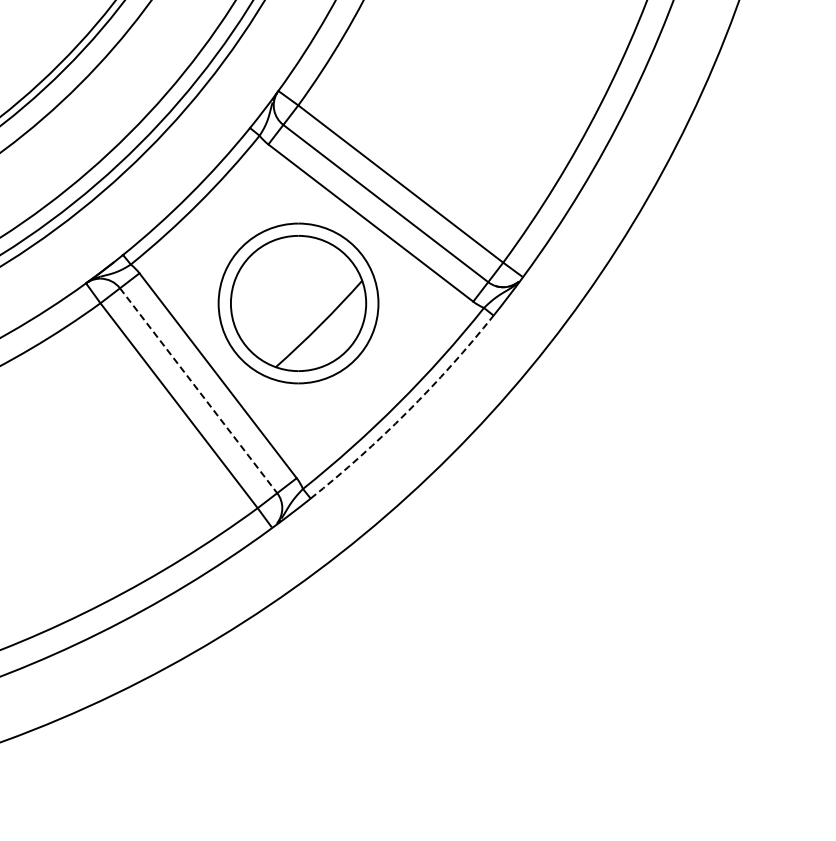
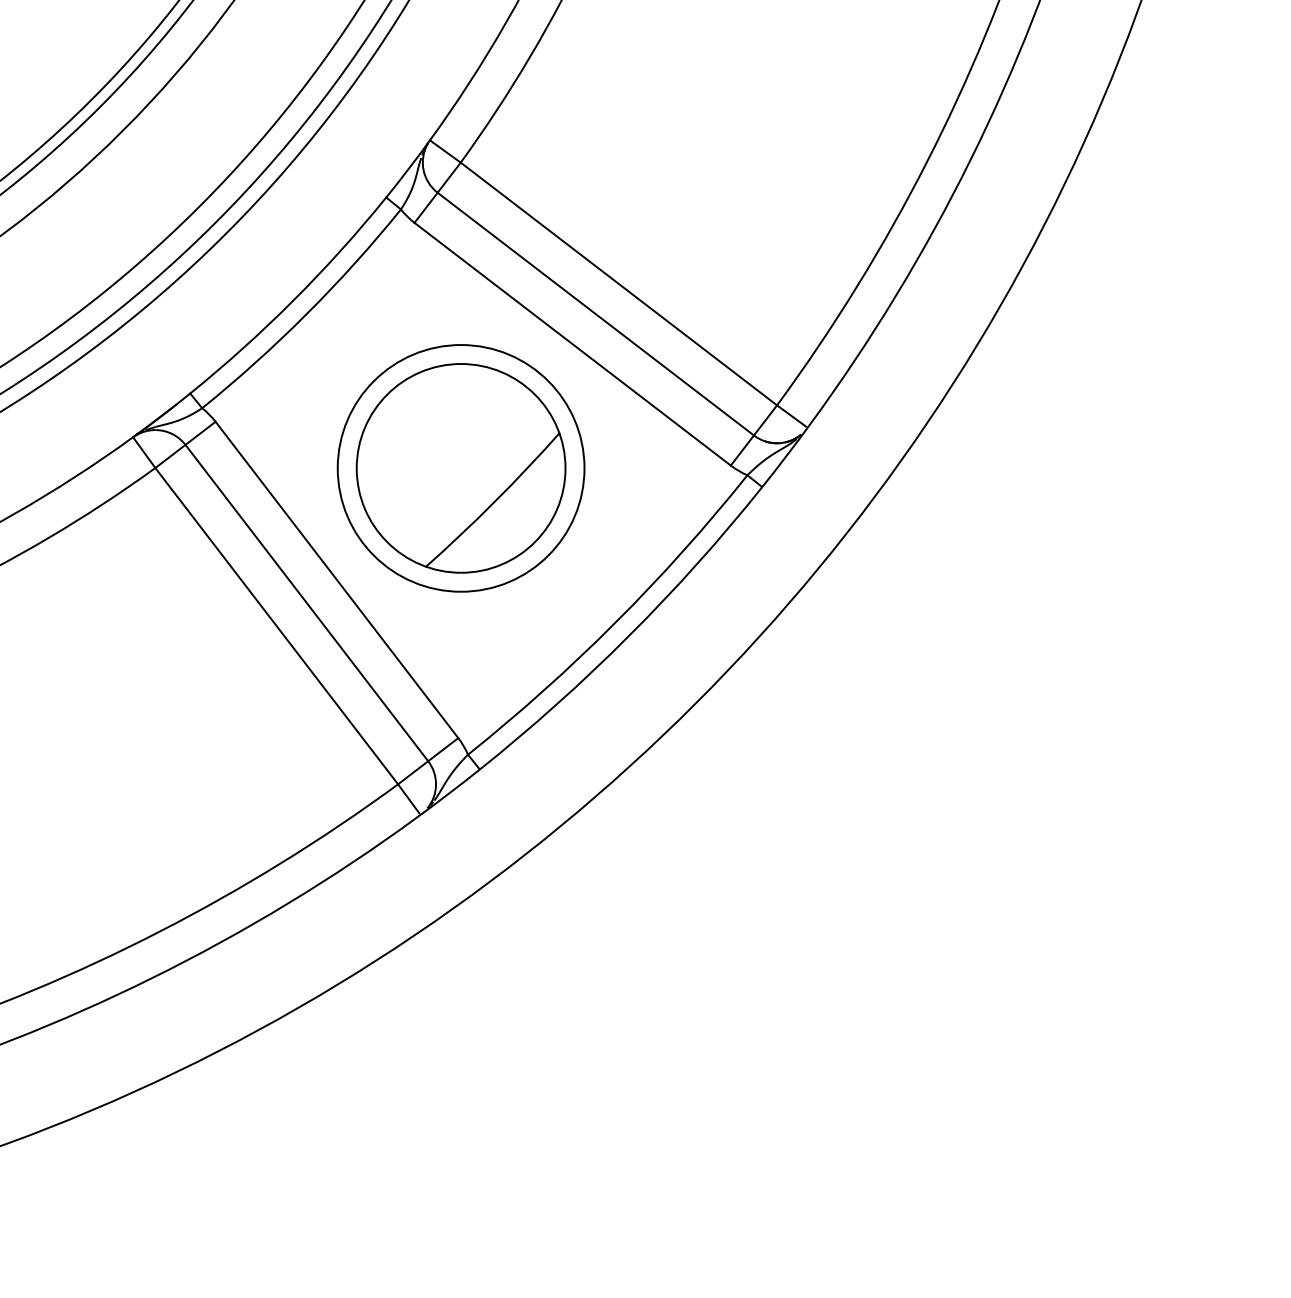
line: (198, 391) -> (306, 604), dashed -> solid
arc: (407, 412) -> (629, 636), dashed -> solid

